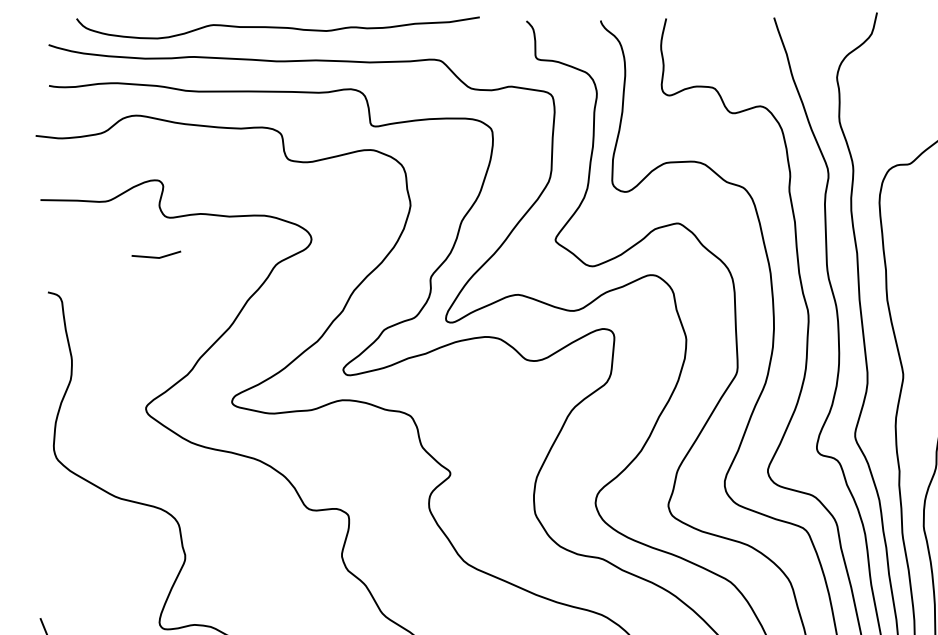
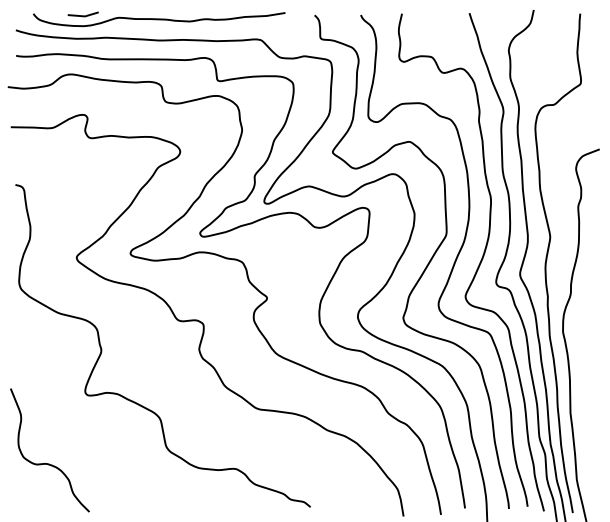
line: (155, 256) -> (82, 15), moved

